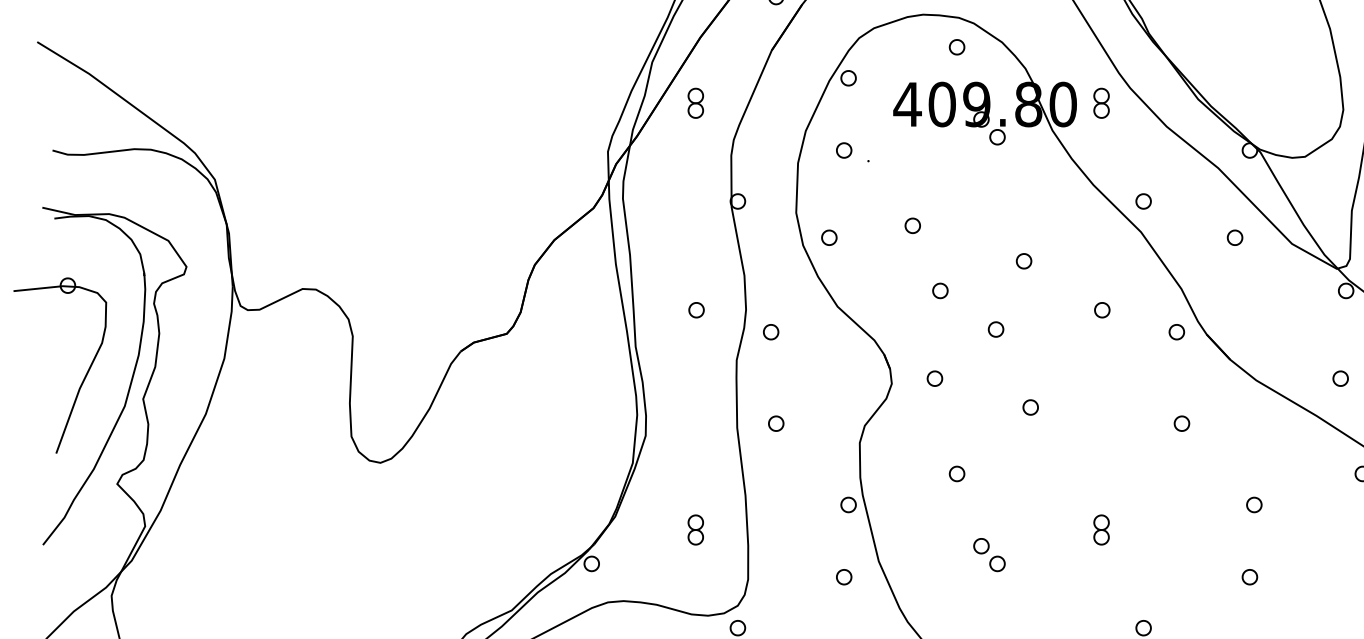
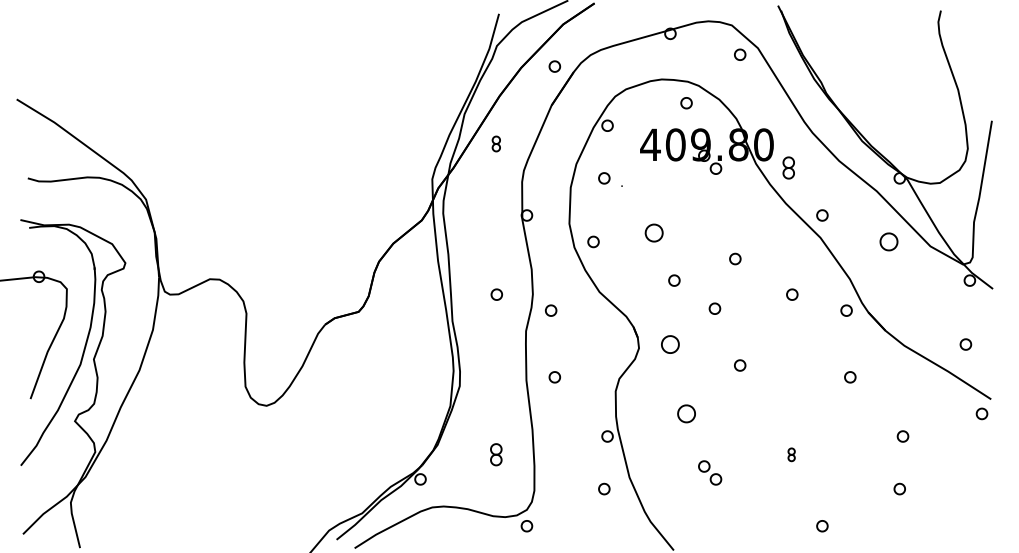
part: (696, 102) -> (496, 143), size x0.7
part: (1101, 102) -> (788, 167), moved
part: (913, 226) -> (654, 233), size x1.6
part: (1234, 237) -> (888, 241), size x1.6
part: (935, 378) -> (670, 344), size x1.6
part: (957, 473) -> (686, 413), size x1.6
part: (1101, 529) -> (791, 454), size x0.6

